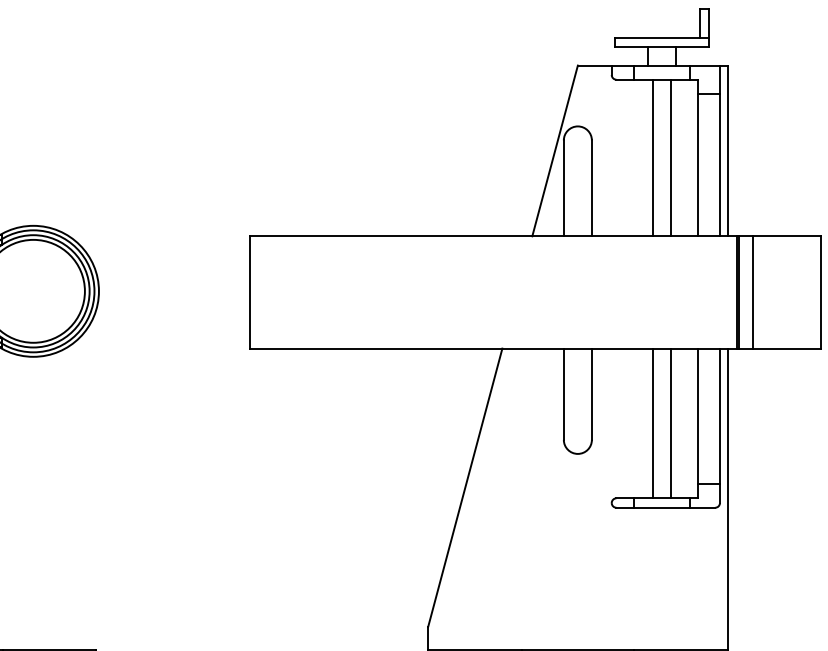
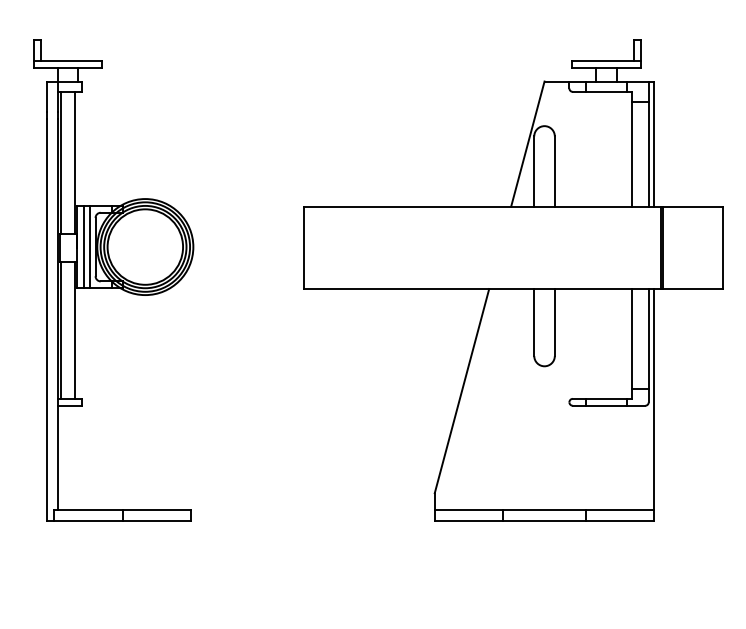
line: (652, 156) -> (599, 148), removed
line: (671, 156) -> (613, 148), removed
line: (753, 291) -> (673, 247), removed
line: (652, 422) -> (599, 343), removed
line: (671, 422) -> (613, 343), removed

